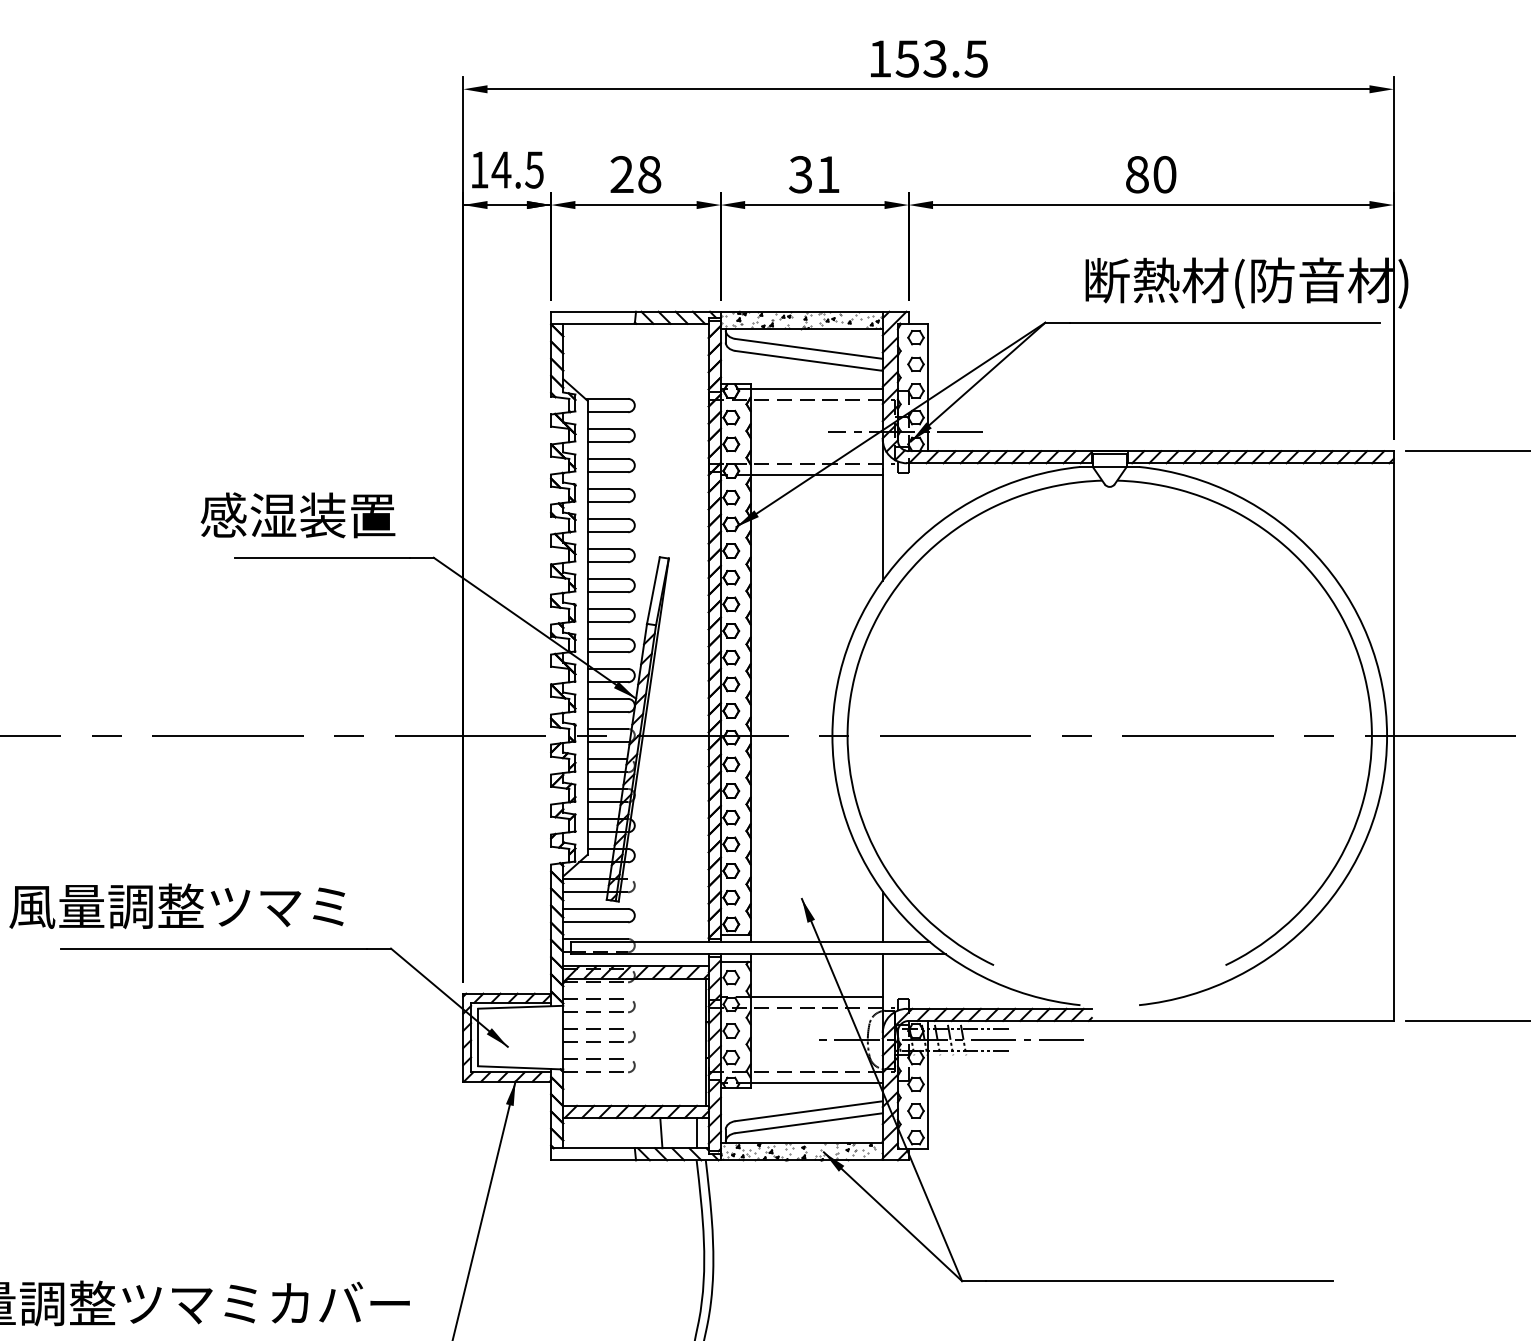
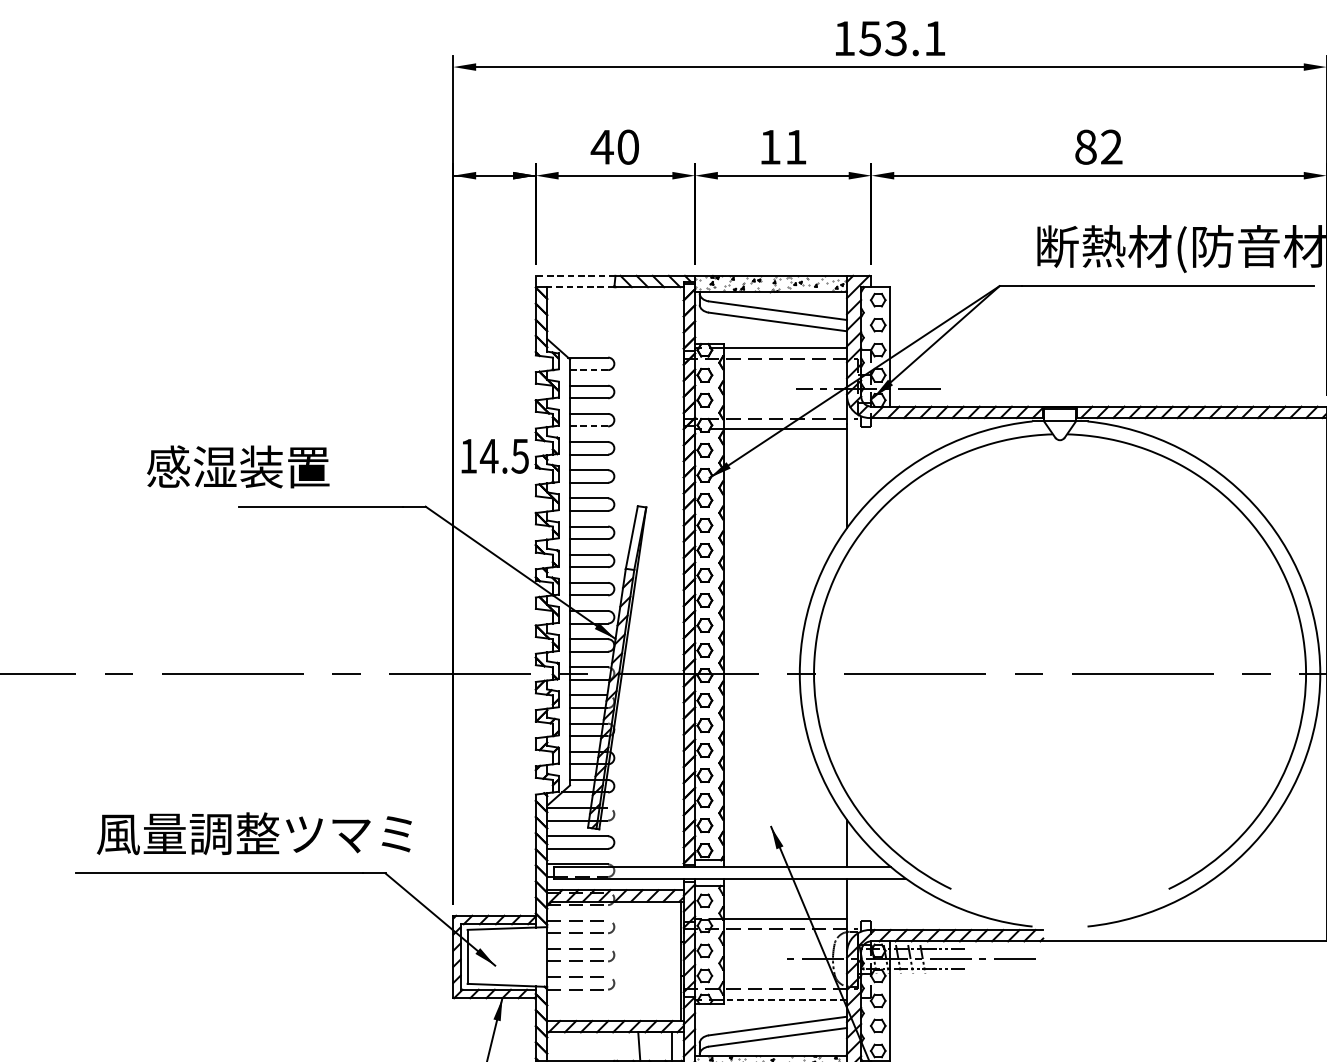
text: (975, 58) -> (934, 38), 153.5 -> 153.1
text: (507, 169) -> (494, 455), moved
text: (635, 174) -> (615, 147), 28 -> 40
text: (800, 174) -> (769, 147), 31 -> 11
text: (1164, 174) -> (1111, 147), 80 -> 82
line: (593, 311) -> (575, 275), solid -> dashed
line: (599, 323) -> (581, 286), solid -> dashed
line: (608, 412) -> (589, 370), solid -> dashed
line: (608, 472) -> (589, 426), solid -> dashed
text: (297, 515) -> (237, 467), moved
text: (177, 906) -> (254, 833), moved
line: (816, 1083) -> (784, 1000), solid -> dashed

